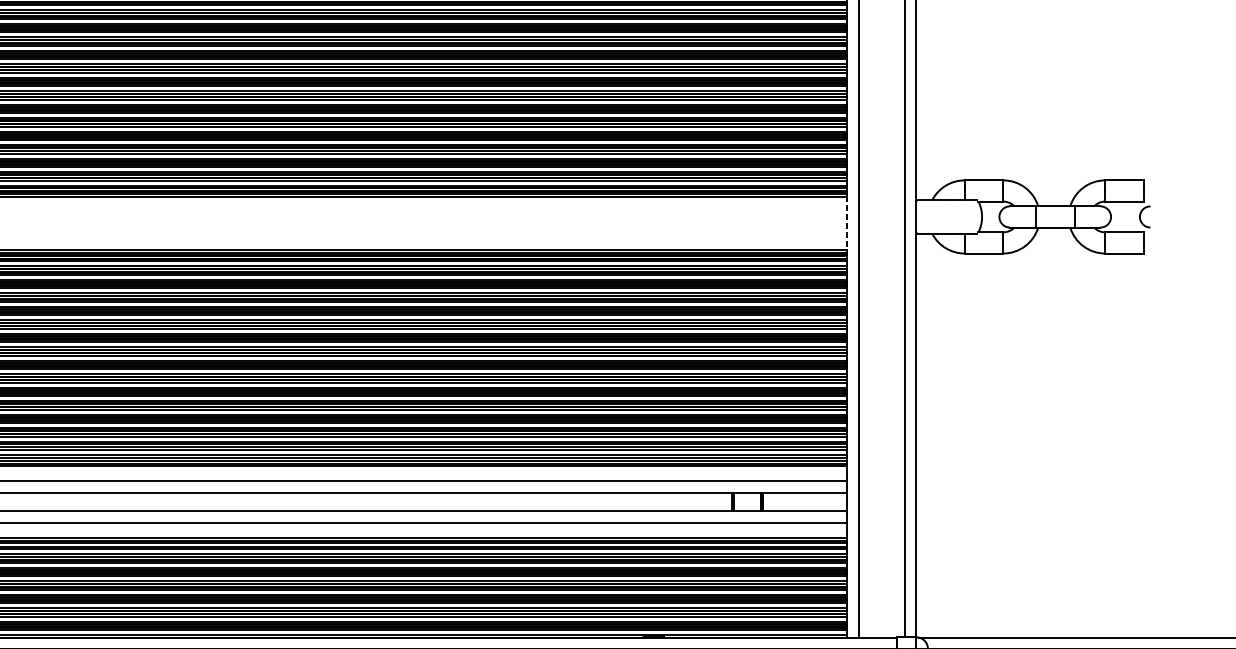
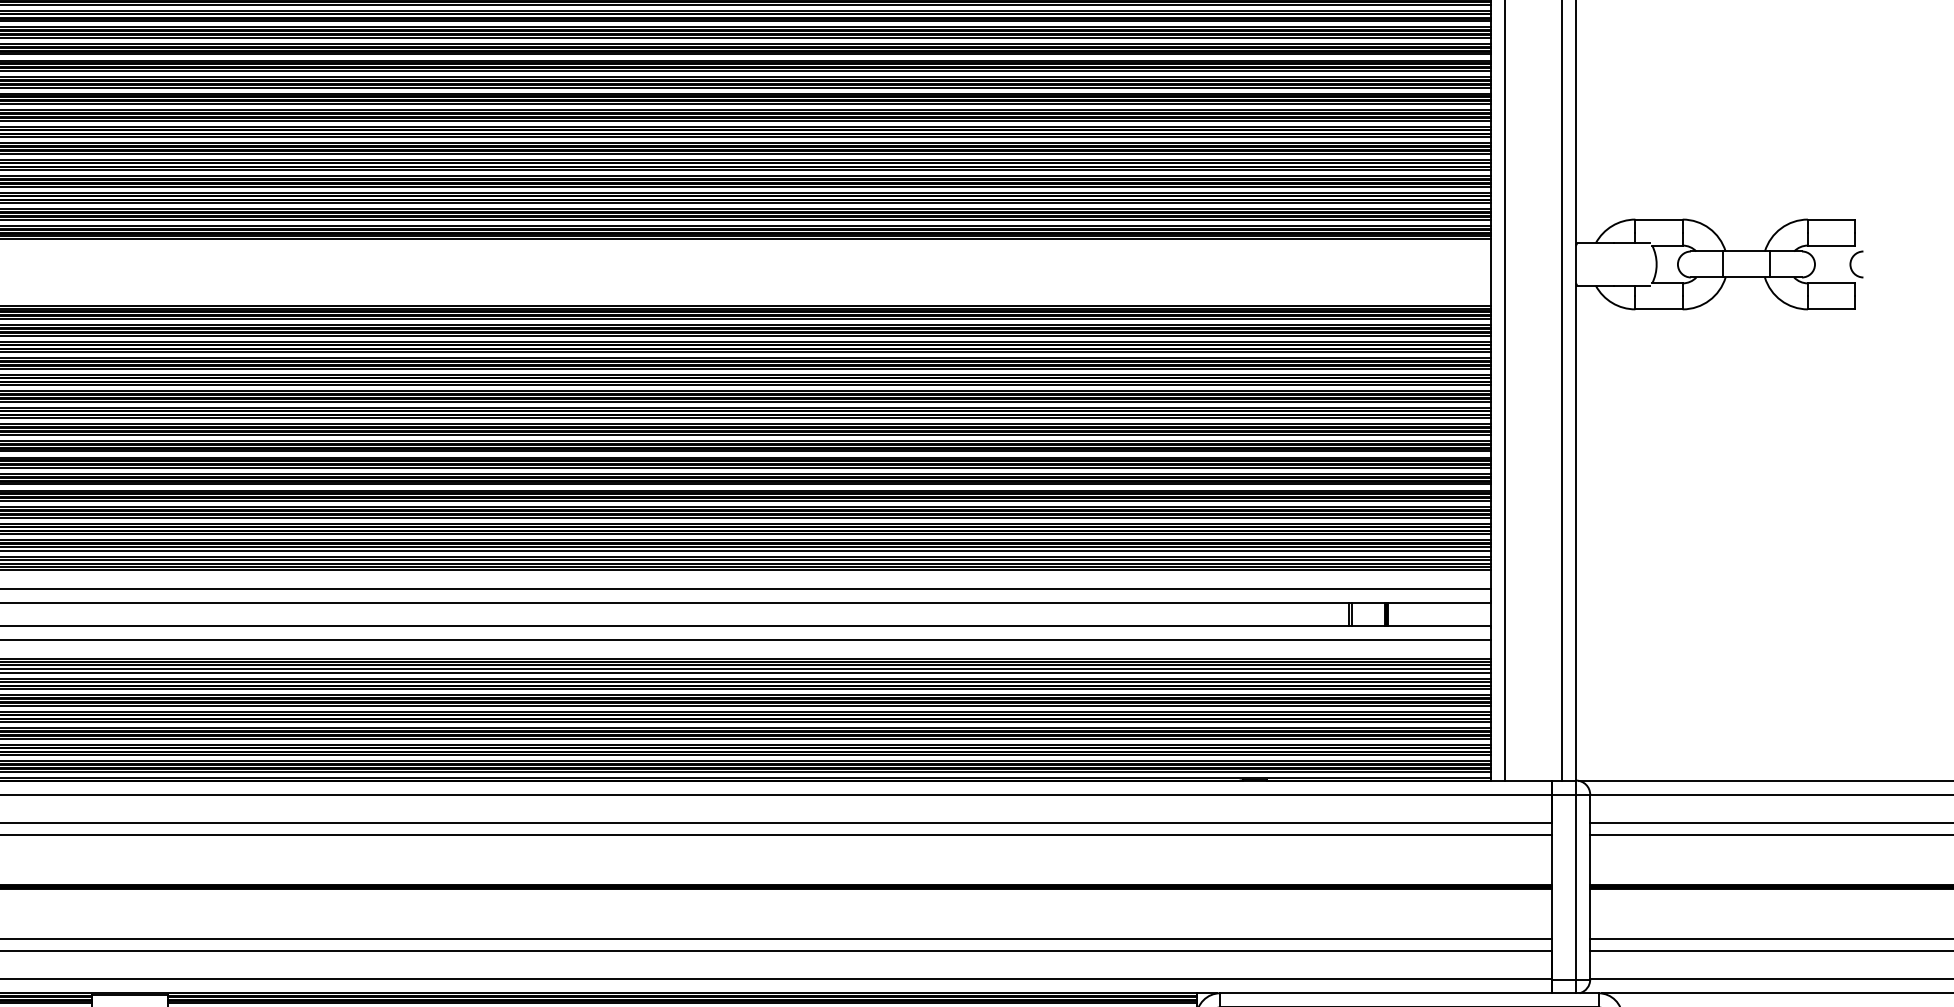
line: (846, 224) -> (1490, 273), dashed -> solid

